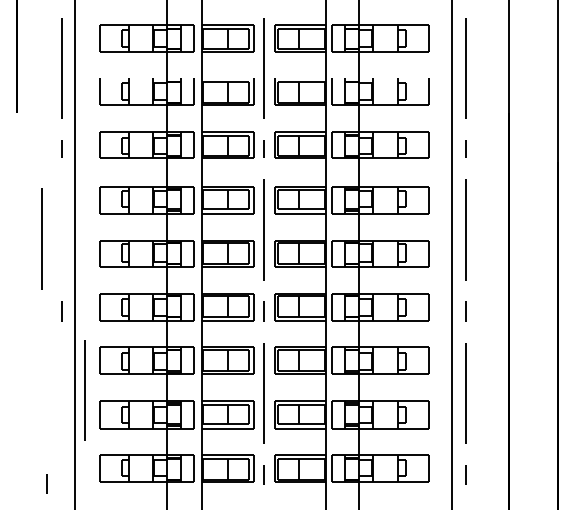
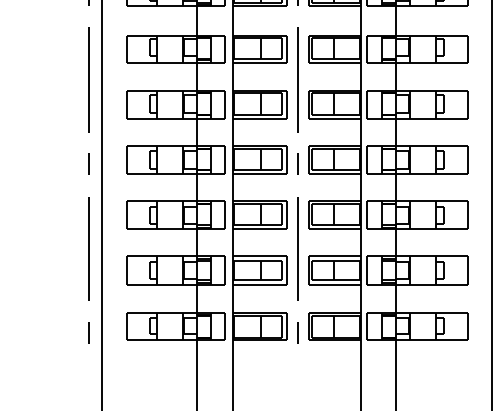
line: (41, 238) -> (88, 79), moved
line: (84, 390) -> (88, 248), moved
line: (46, 483) -> (88, 332), moved

